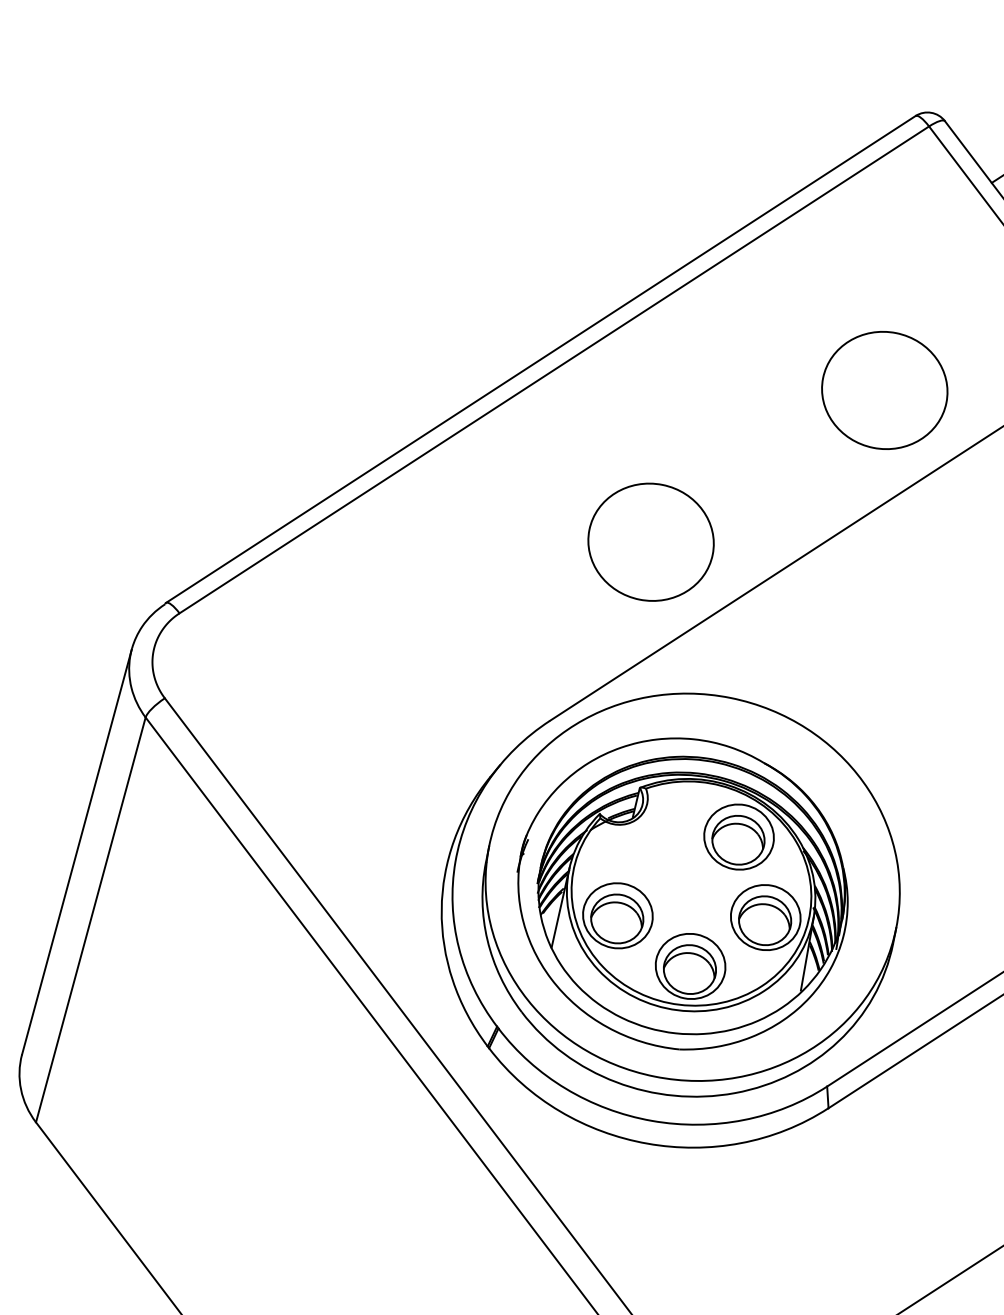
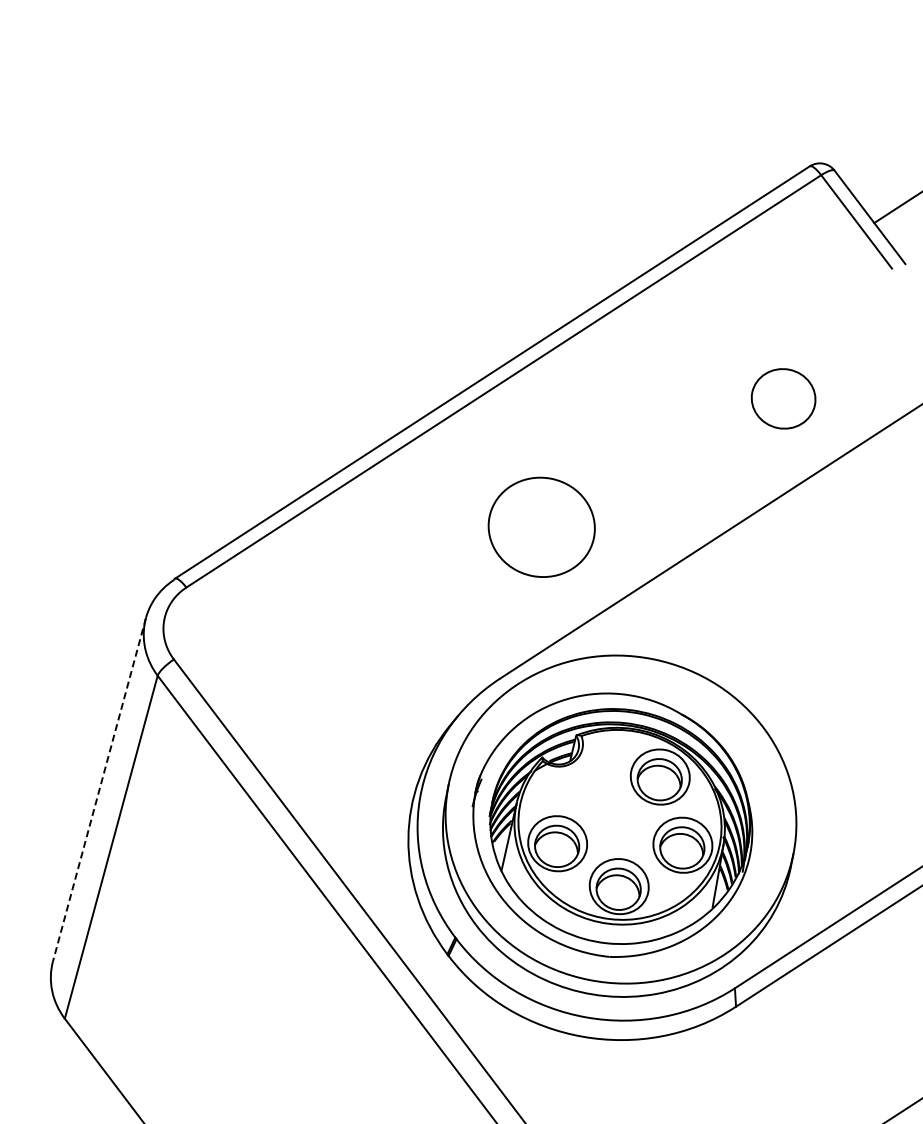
part: (884, 390) -> (783, 398), size x0.6
part: (650, 541) -> (541, 526), moved
line: (76, 851) -> (99, 789), solid -> dashed

